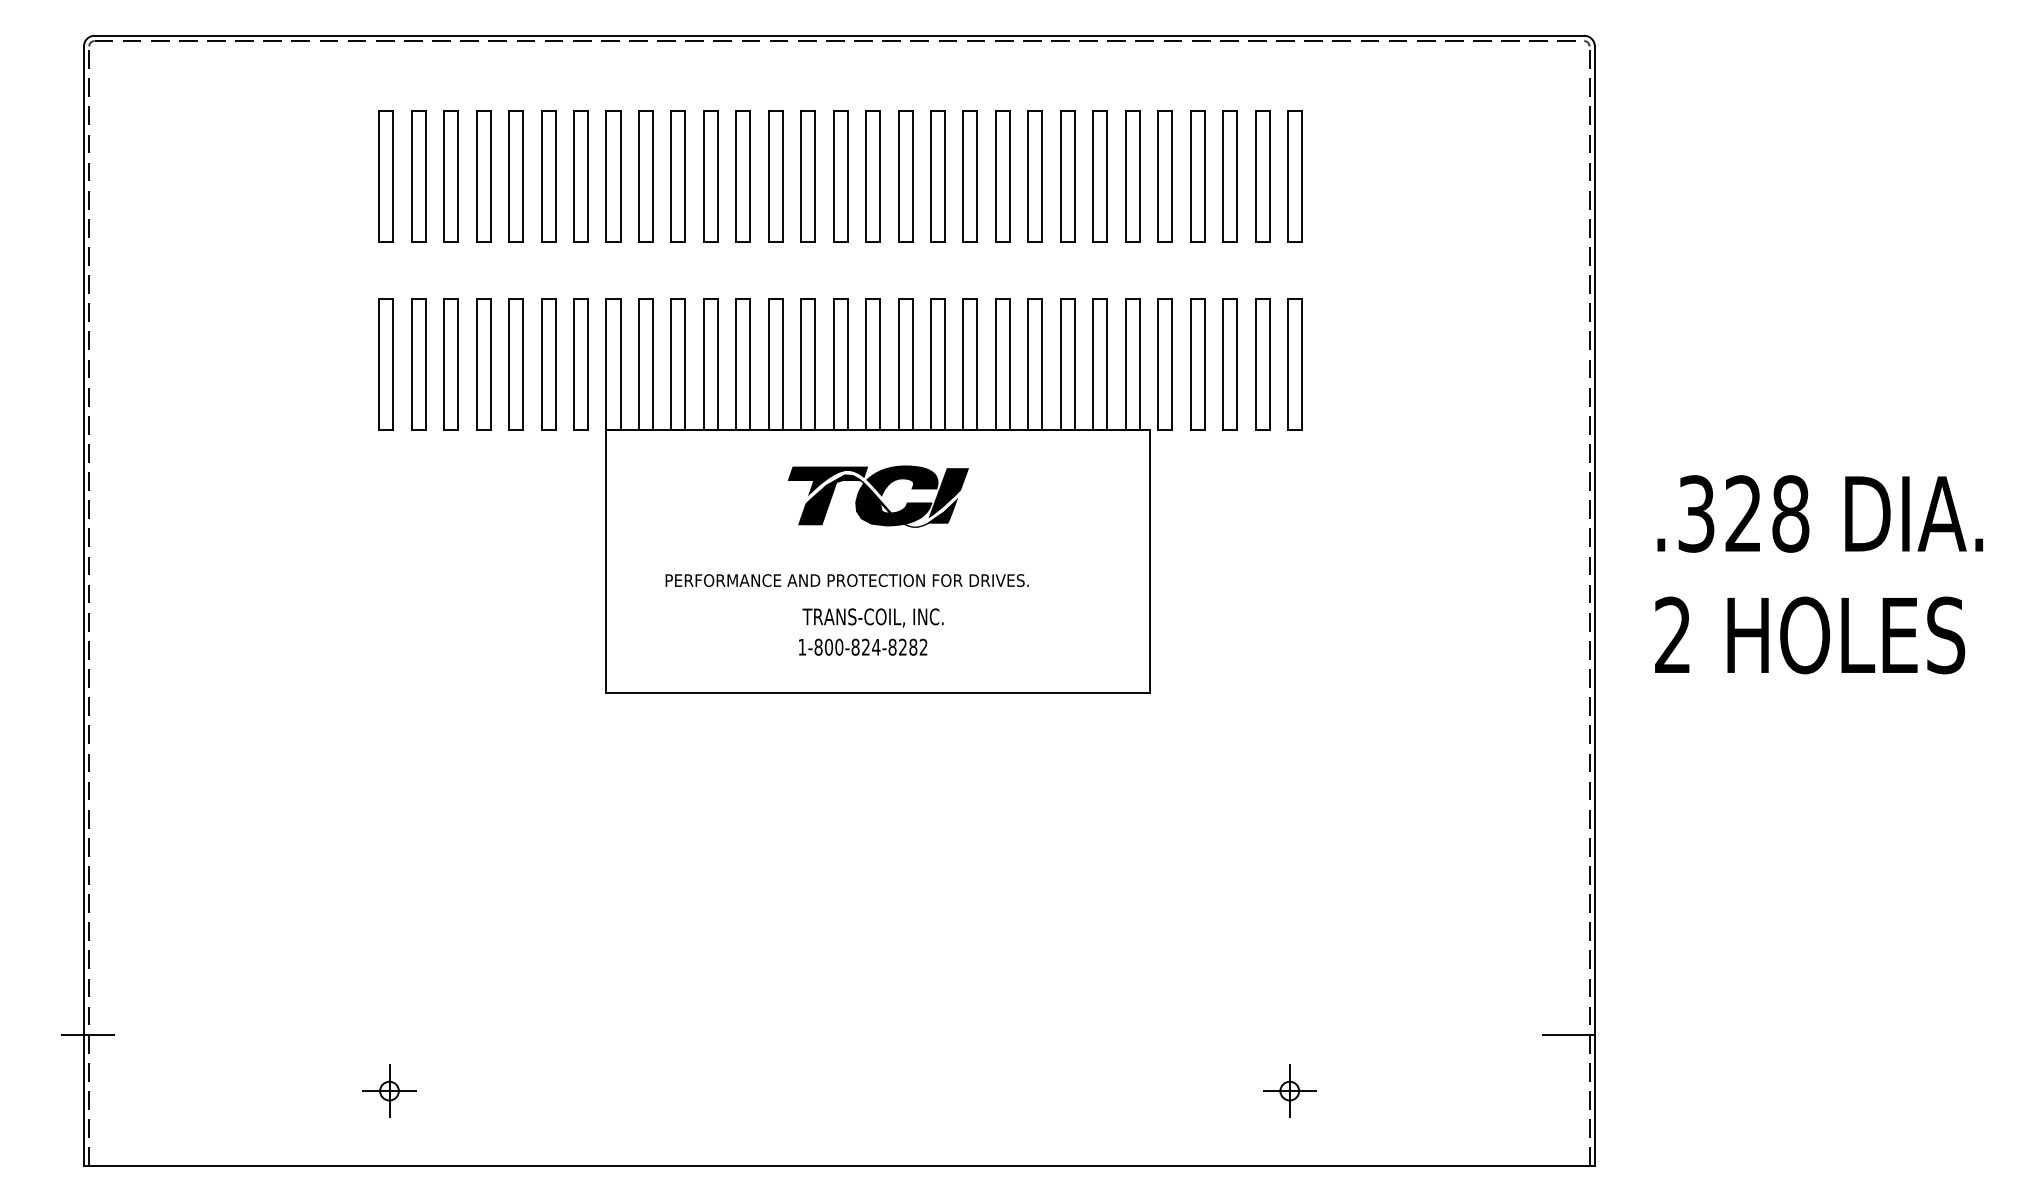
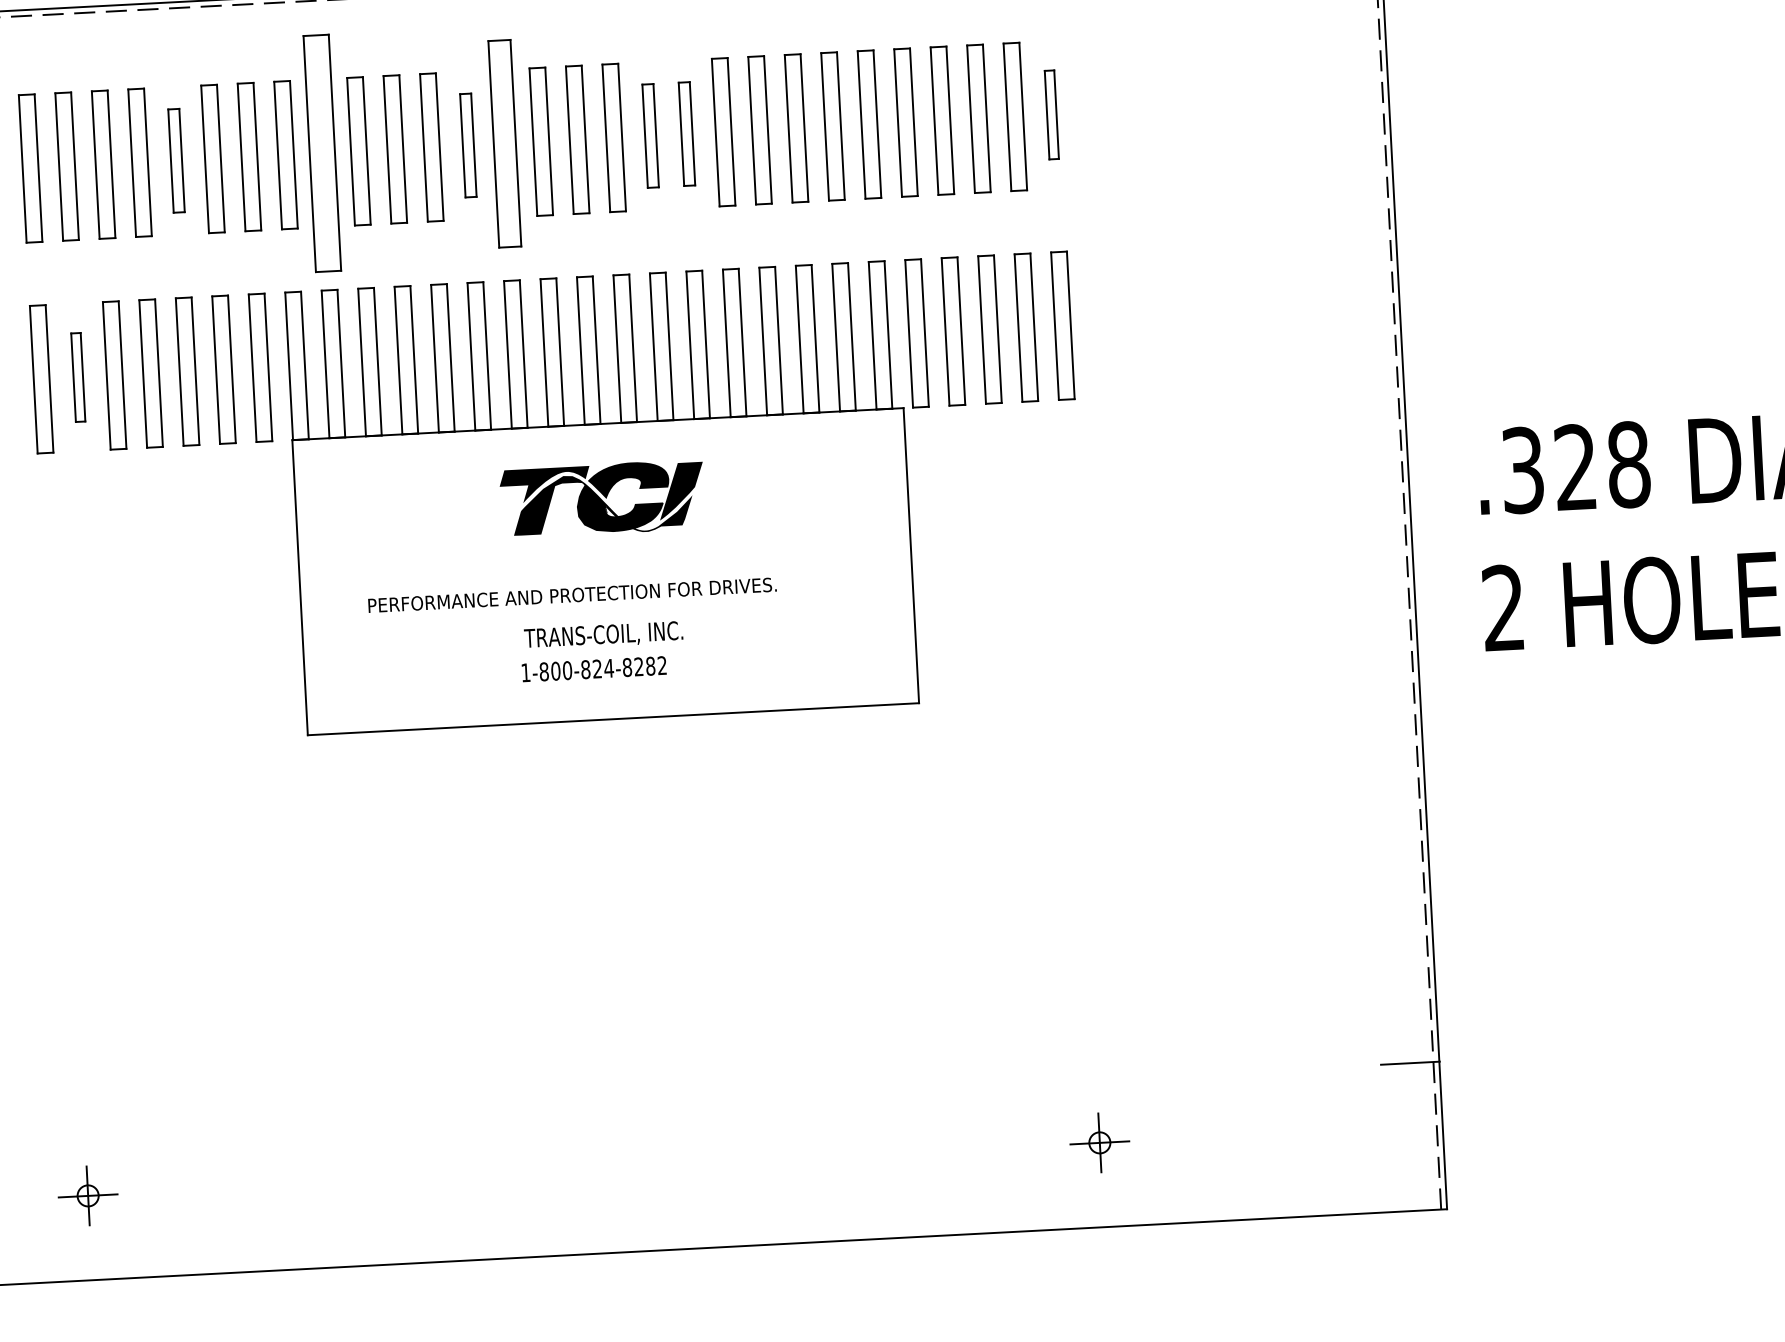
part: (515, 176) -> (175, 160), size x0.7
part: (645, 176) -> (321, 153), size x1.6
part: (775, 176) -> (468, 145), size x0.7
part: (807, 176) -> (504, 143), size x1.4
part: (937, 176) -> (650, 135), size x0.7
part: (969, 176) -> (686, 133), size x0.7
part: (1294, 176) -> (1051, 114), size x0.6
part: (418, 364) -> (77, 377), size x0.6

